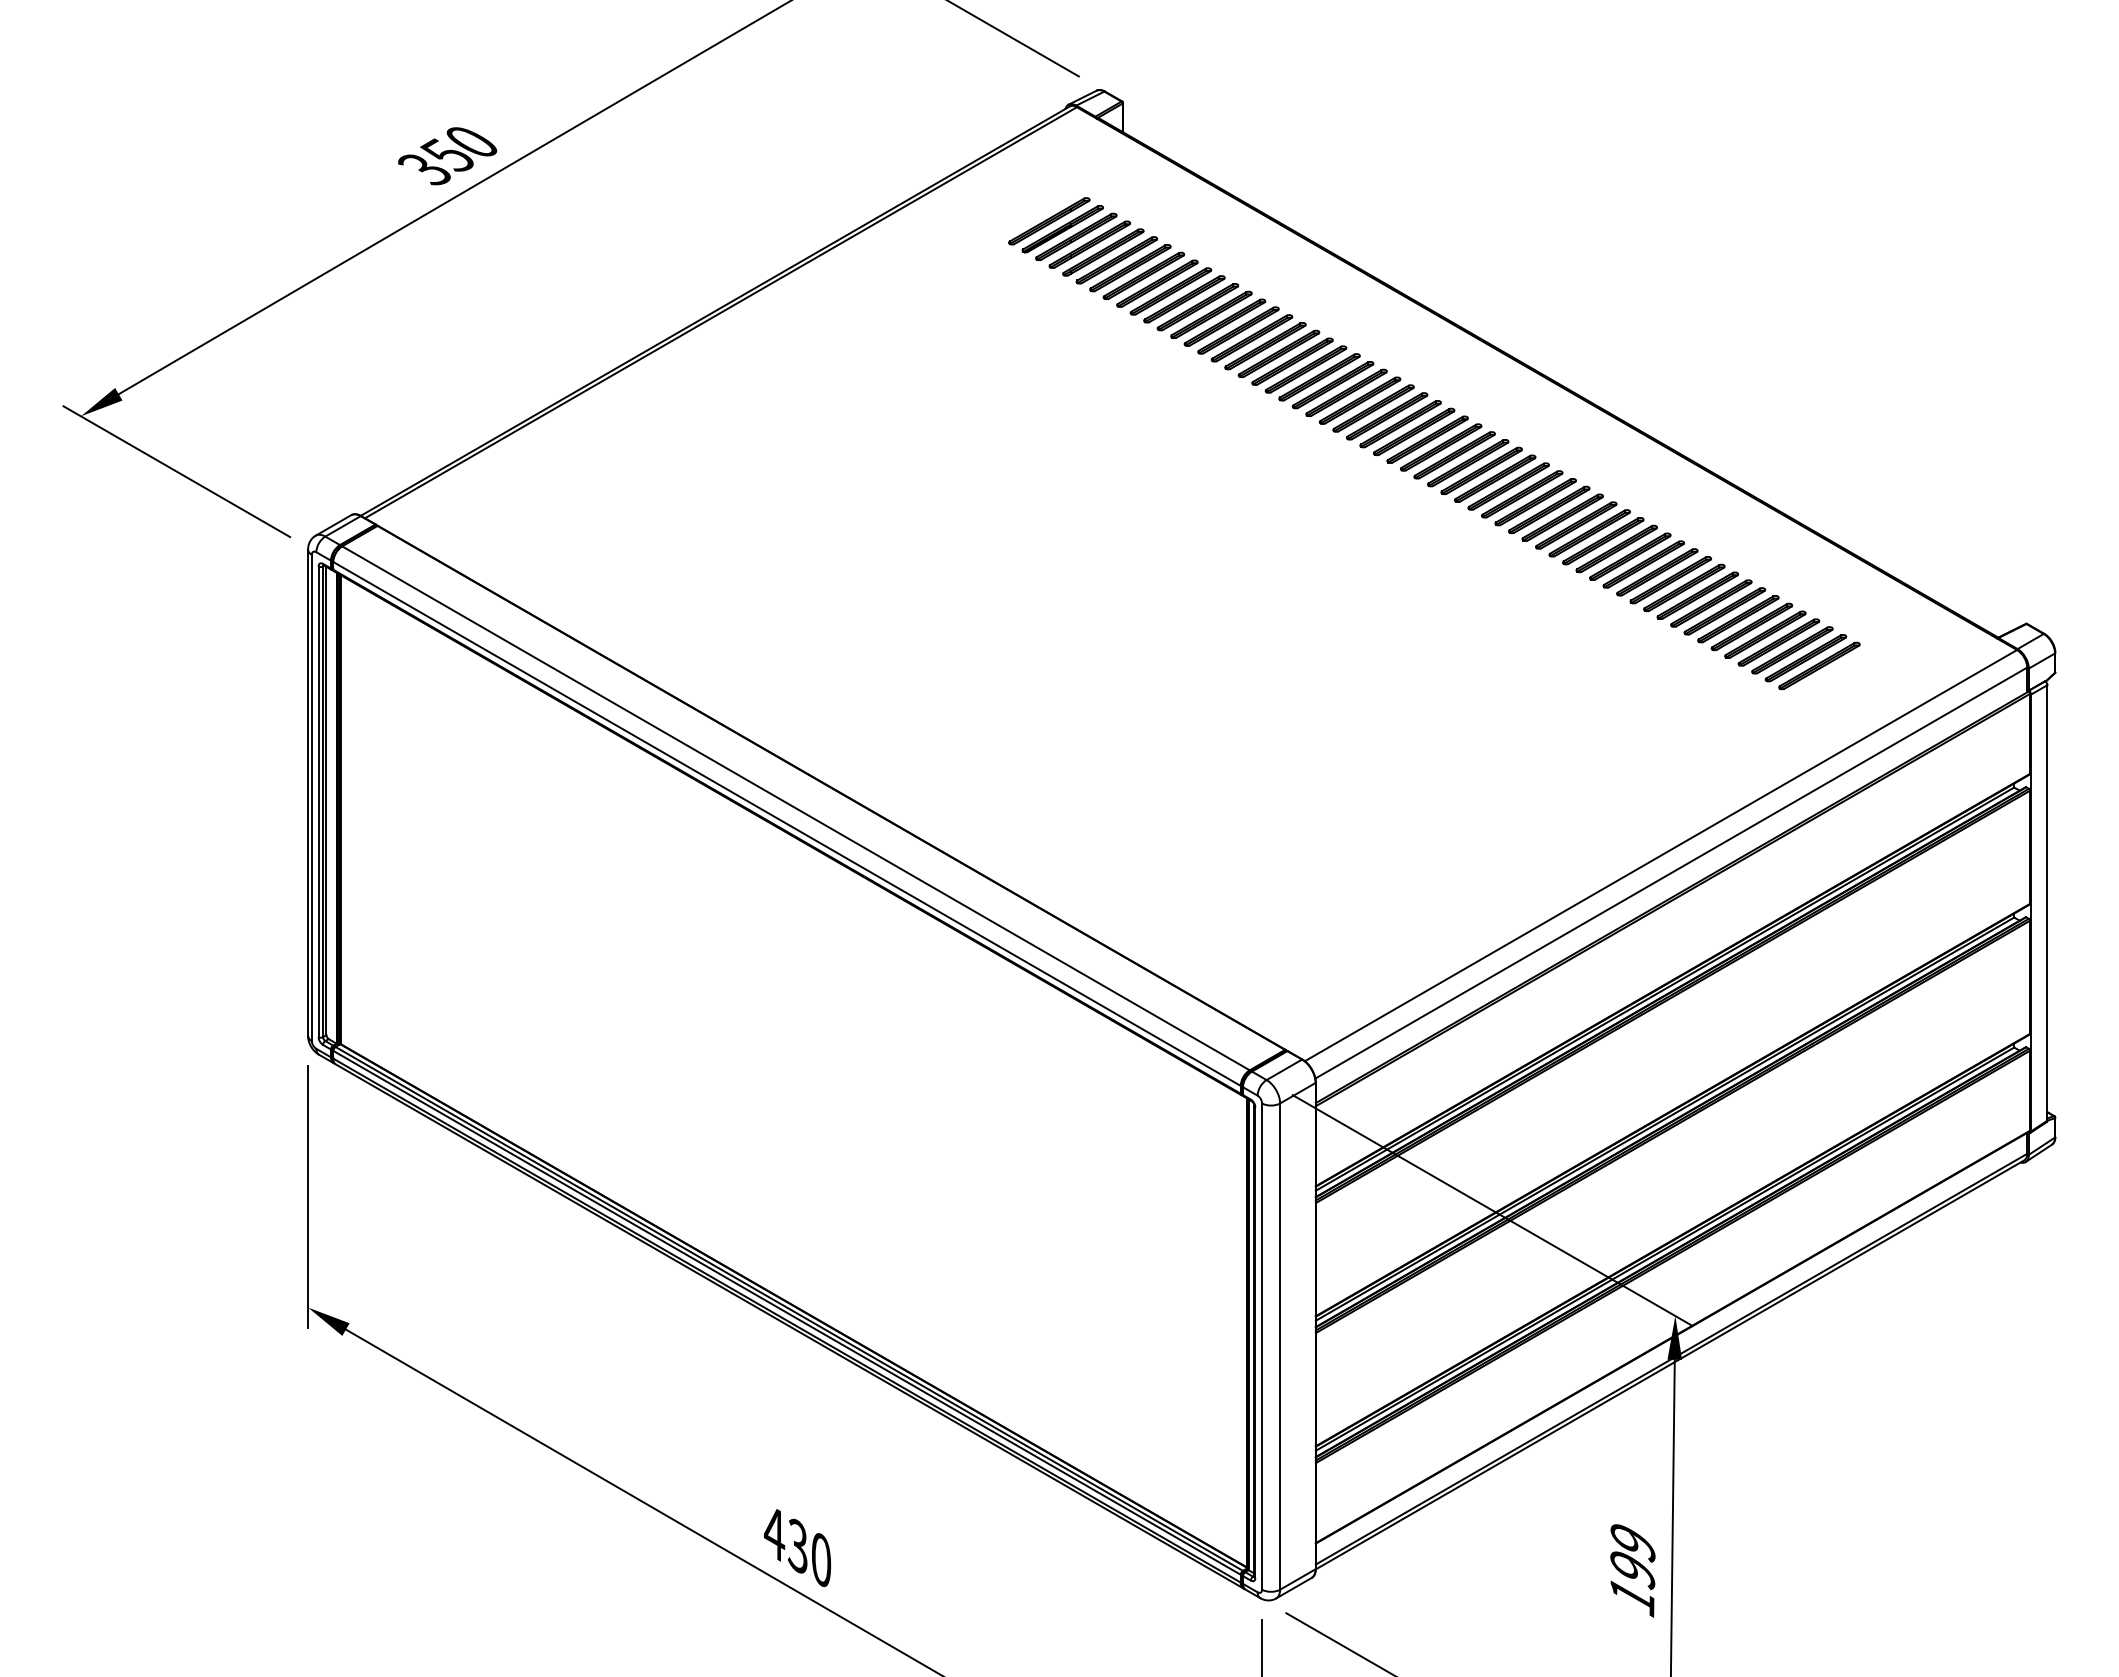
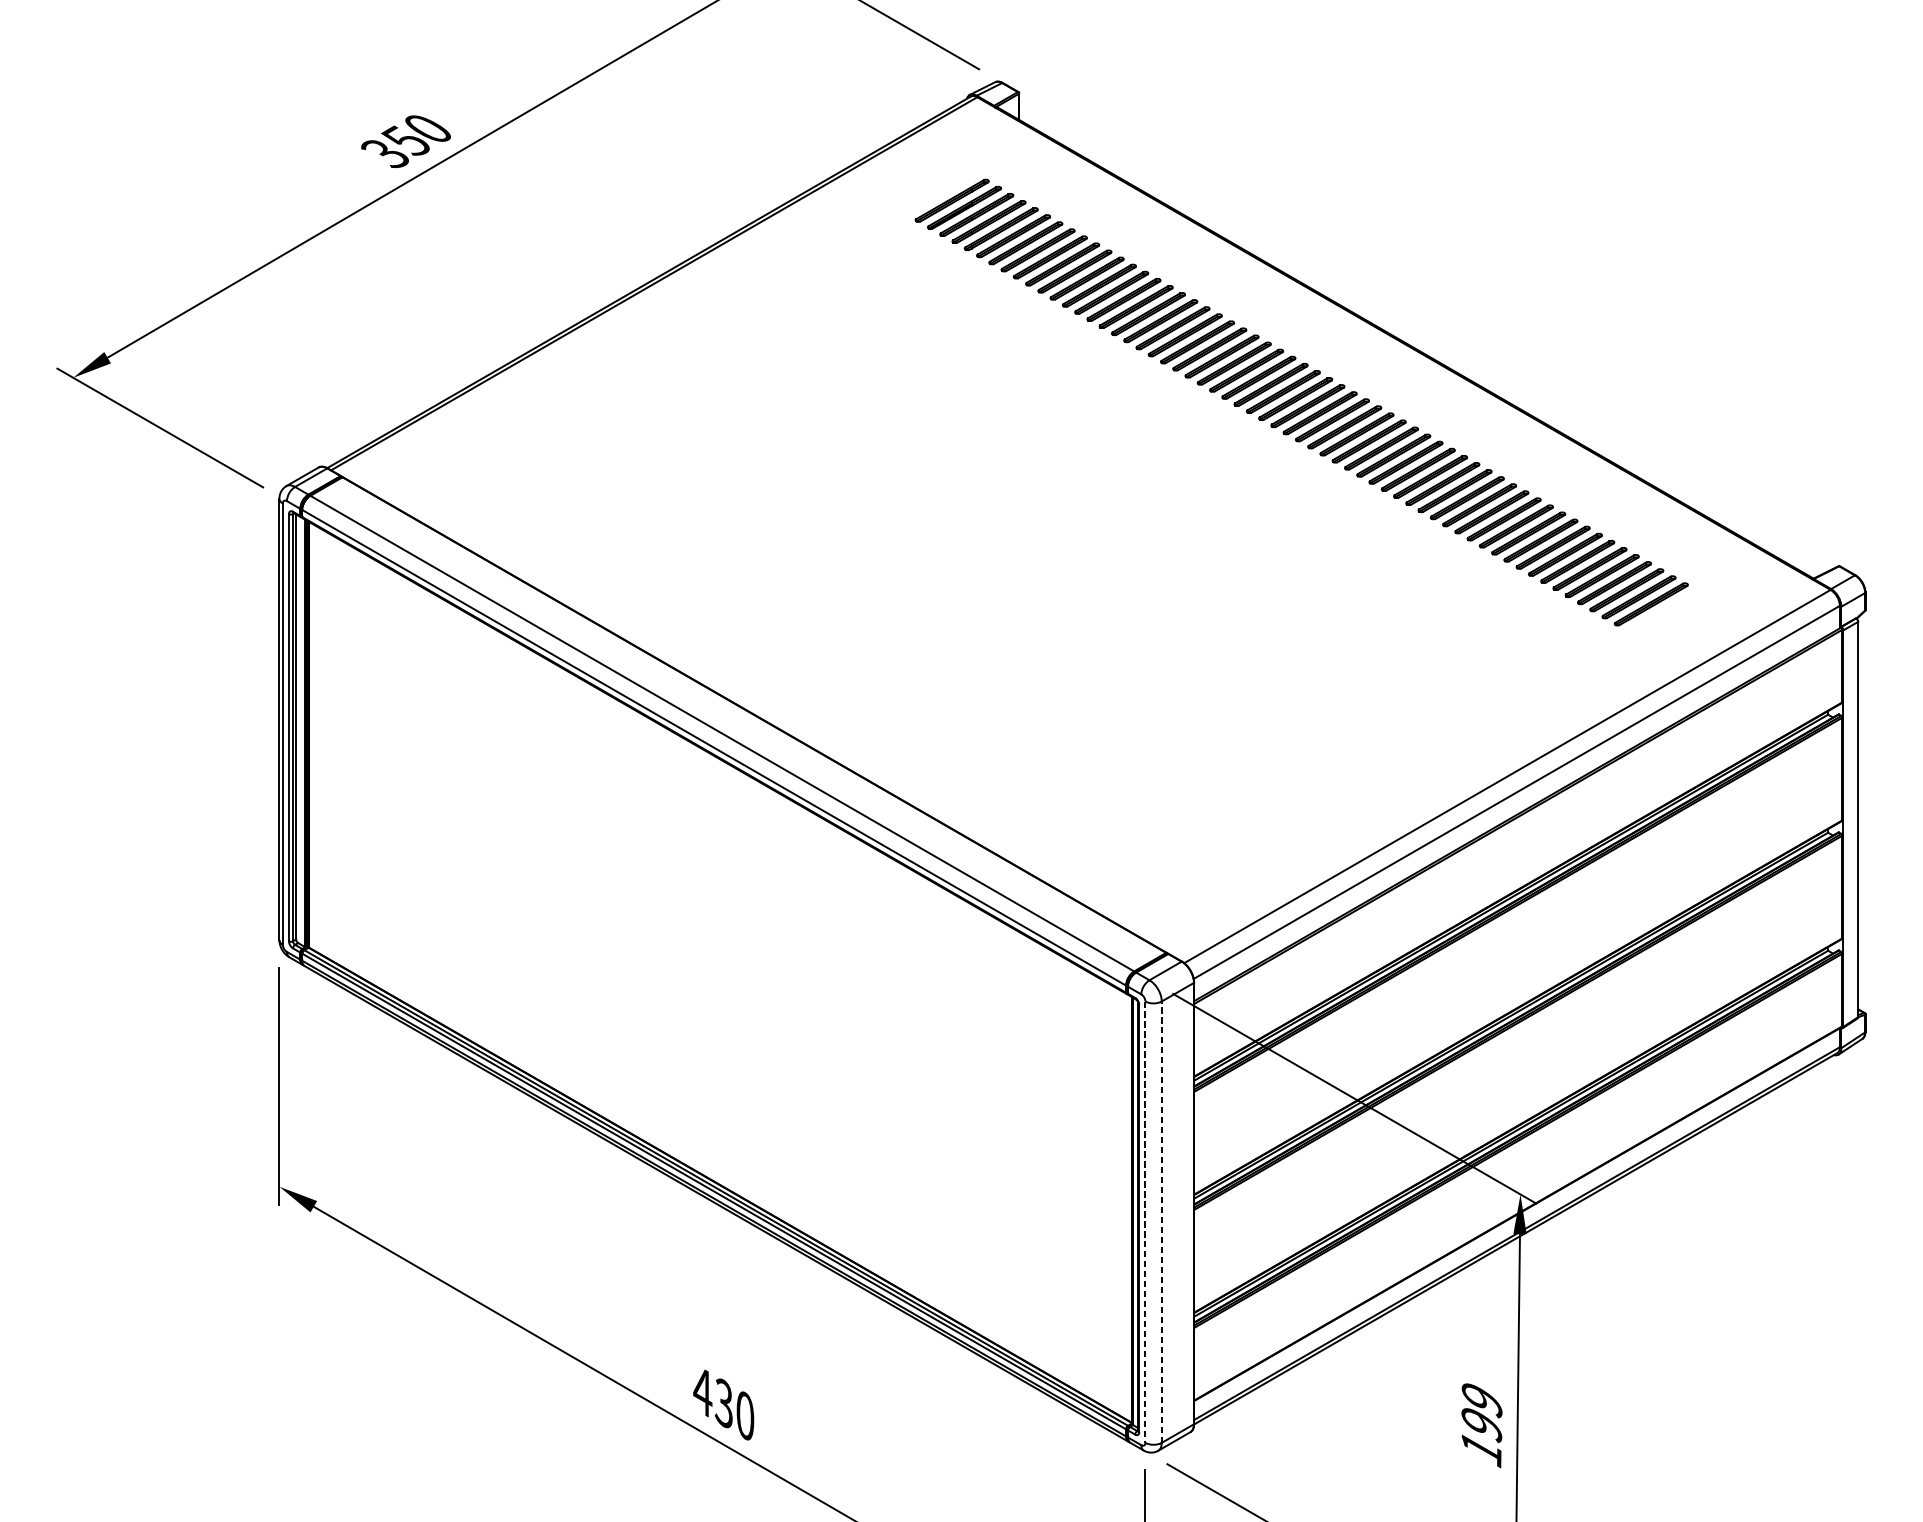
line: (1280, 1346) -> (1162, 1222), solid -> dashed
line: (1262, 1347) -> (1145, 1223), solid -> dashed

